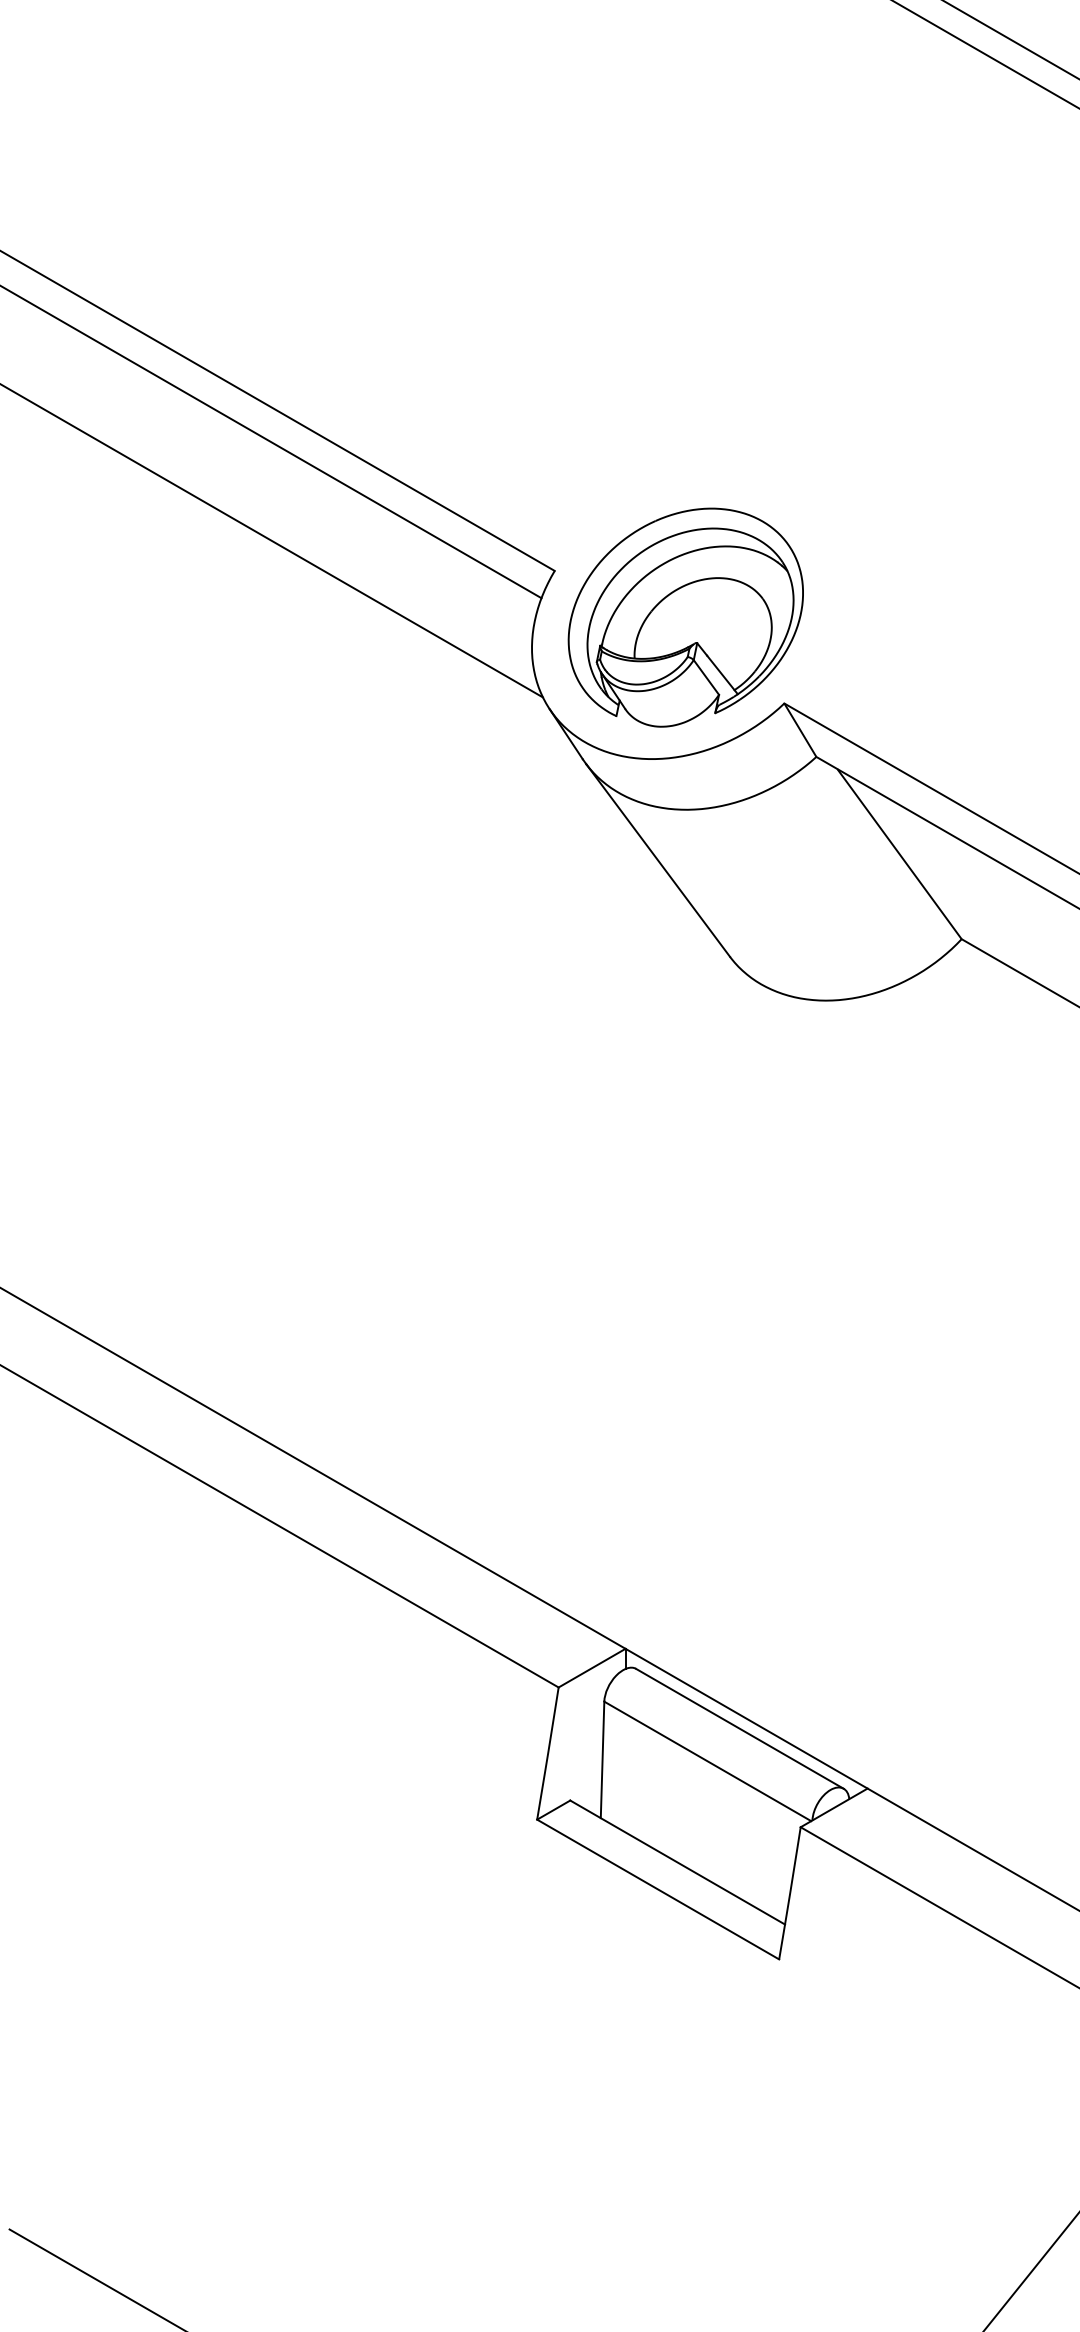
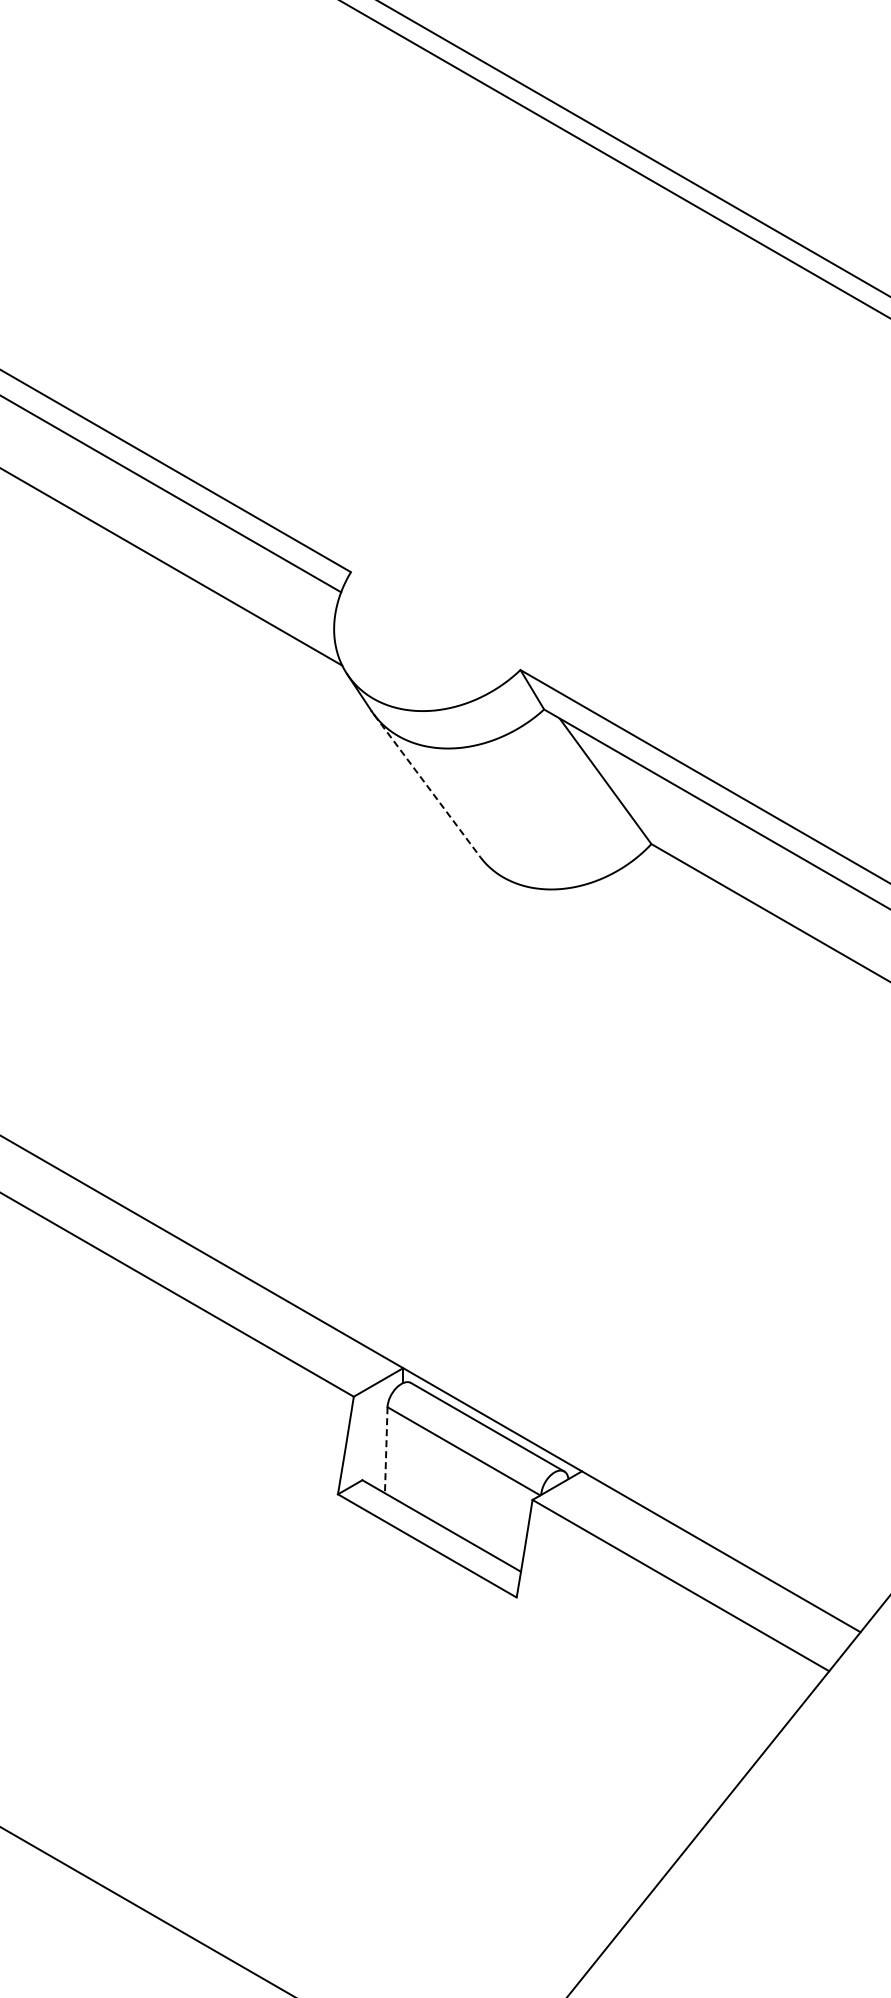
part: (685, 617) -> (447, 606), removed
line: (658, 859) -> (427, 785), solid -> dashed
line: (602, 1760) -> (386, 1450), solid -> dashed

